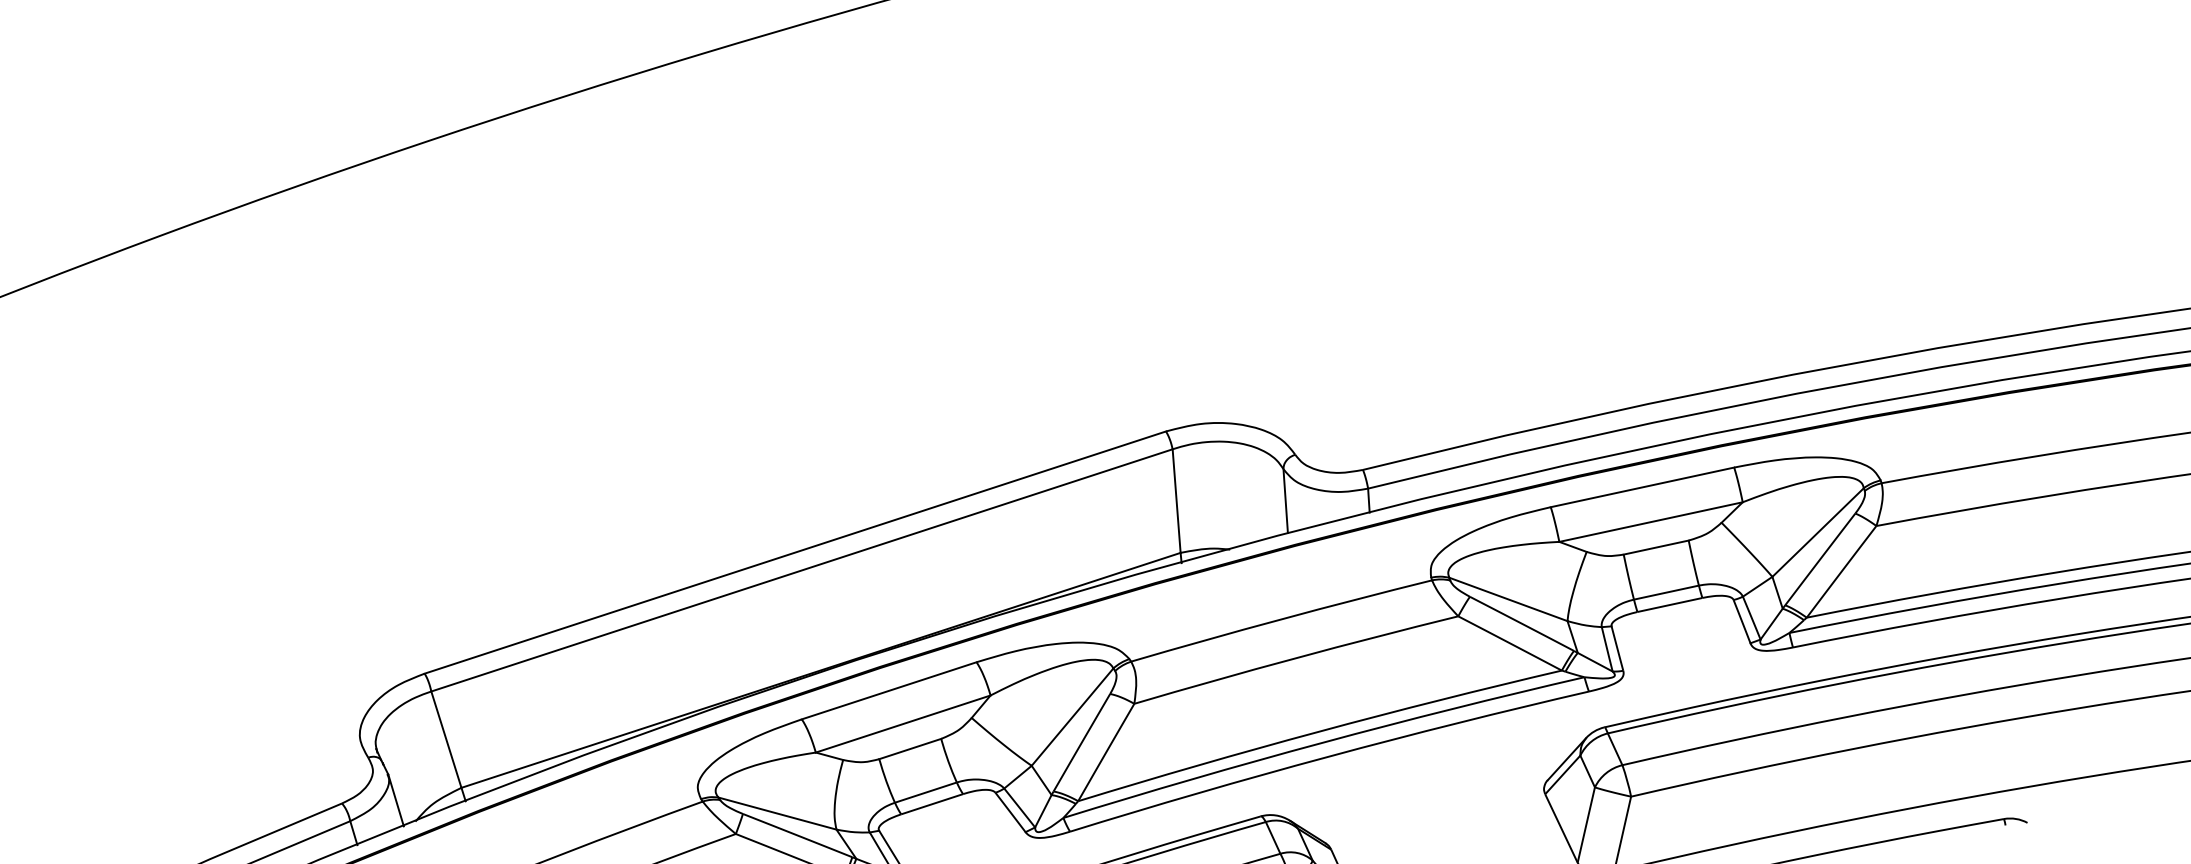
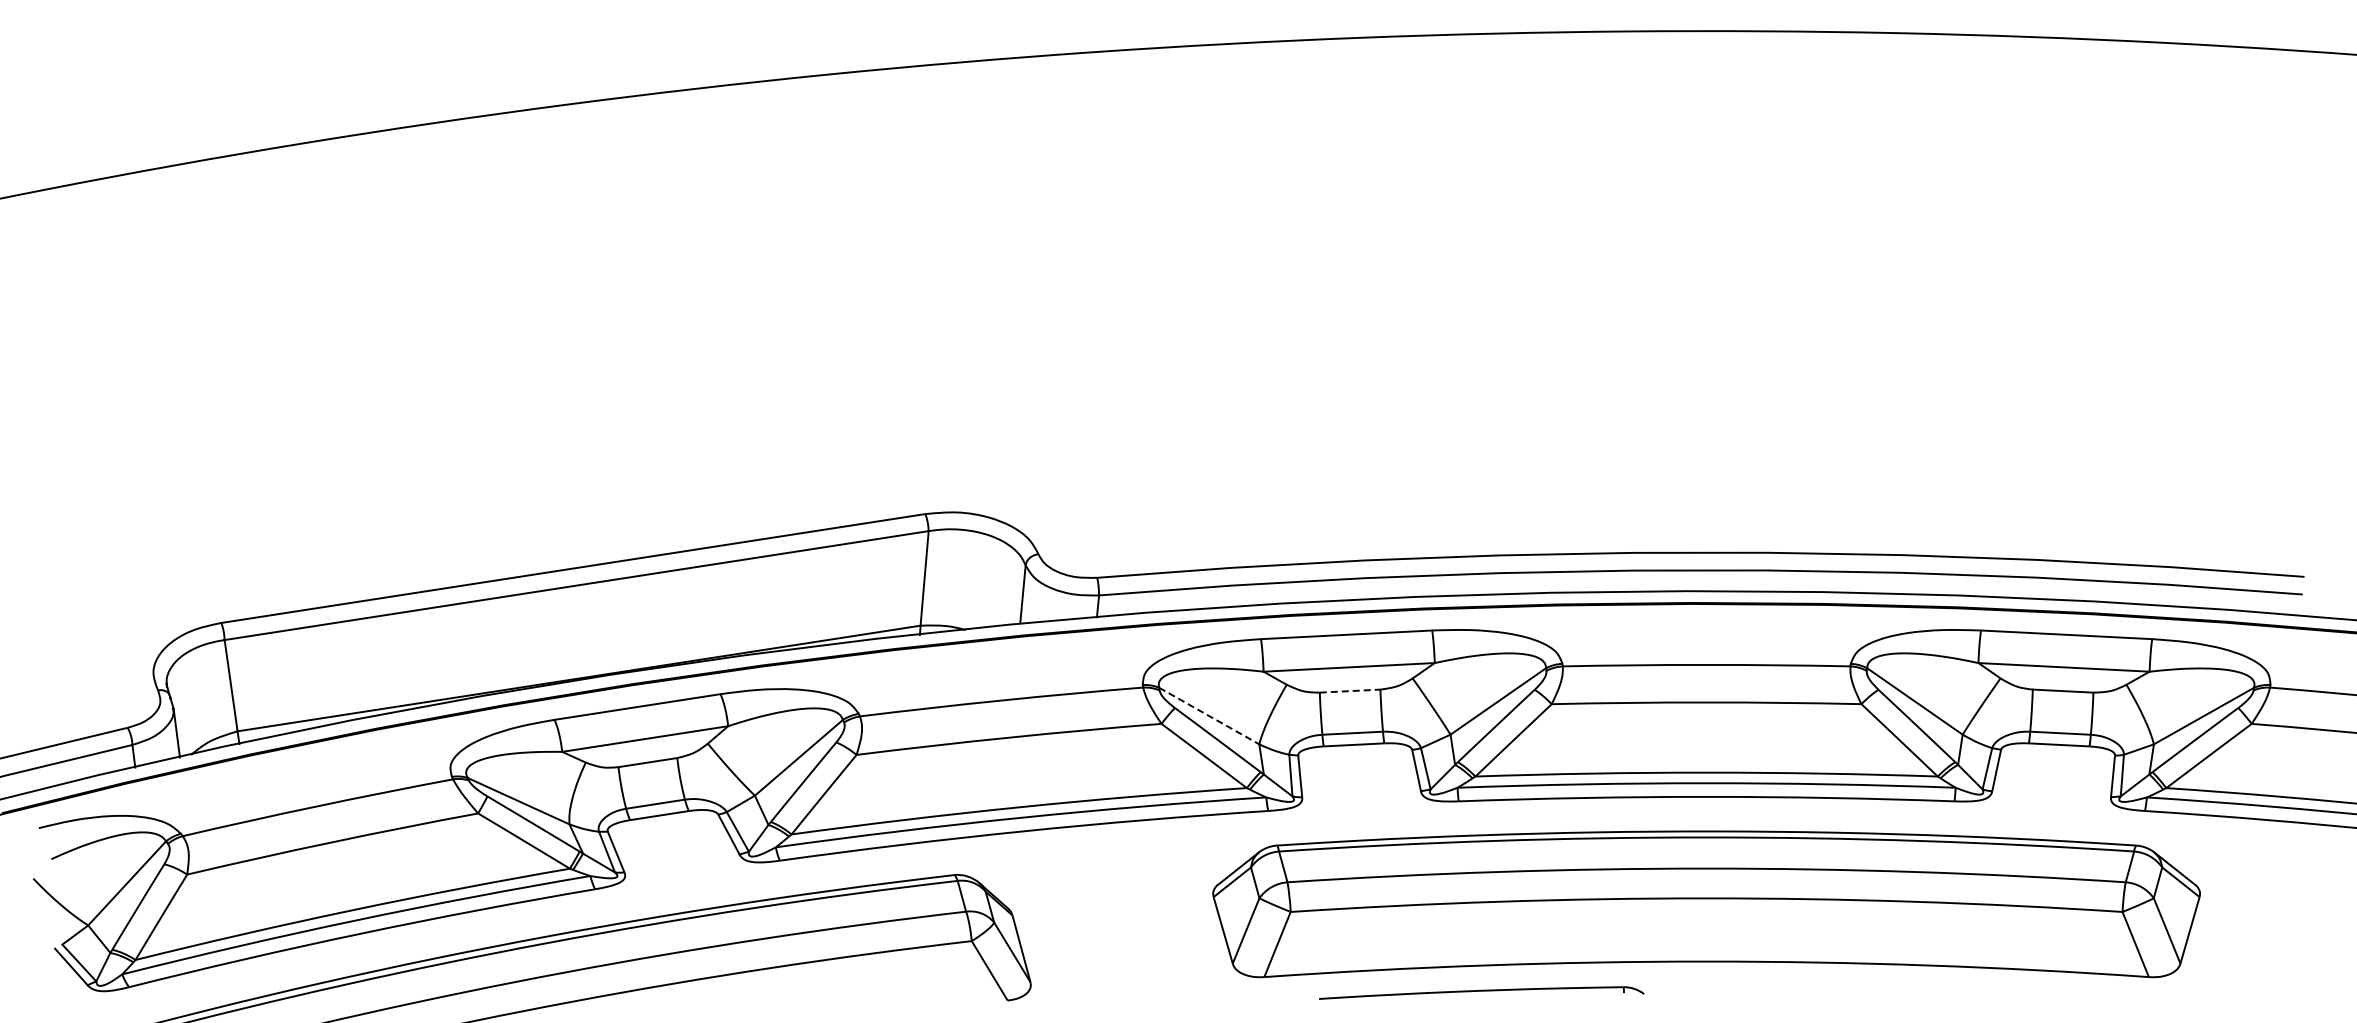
line: (1656, 547) -> (1350, 691), solid -> dashed
line: (1508, 599) -> (1209, 716), solid -> dashed

